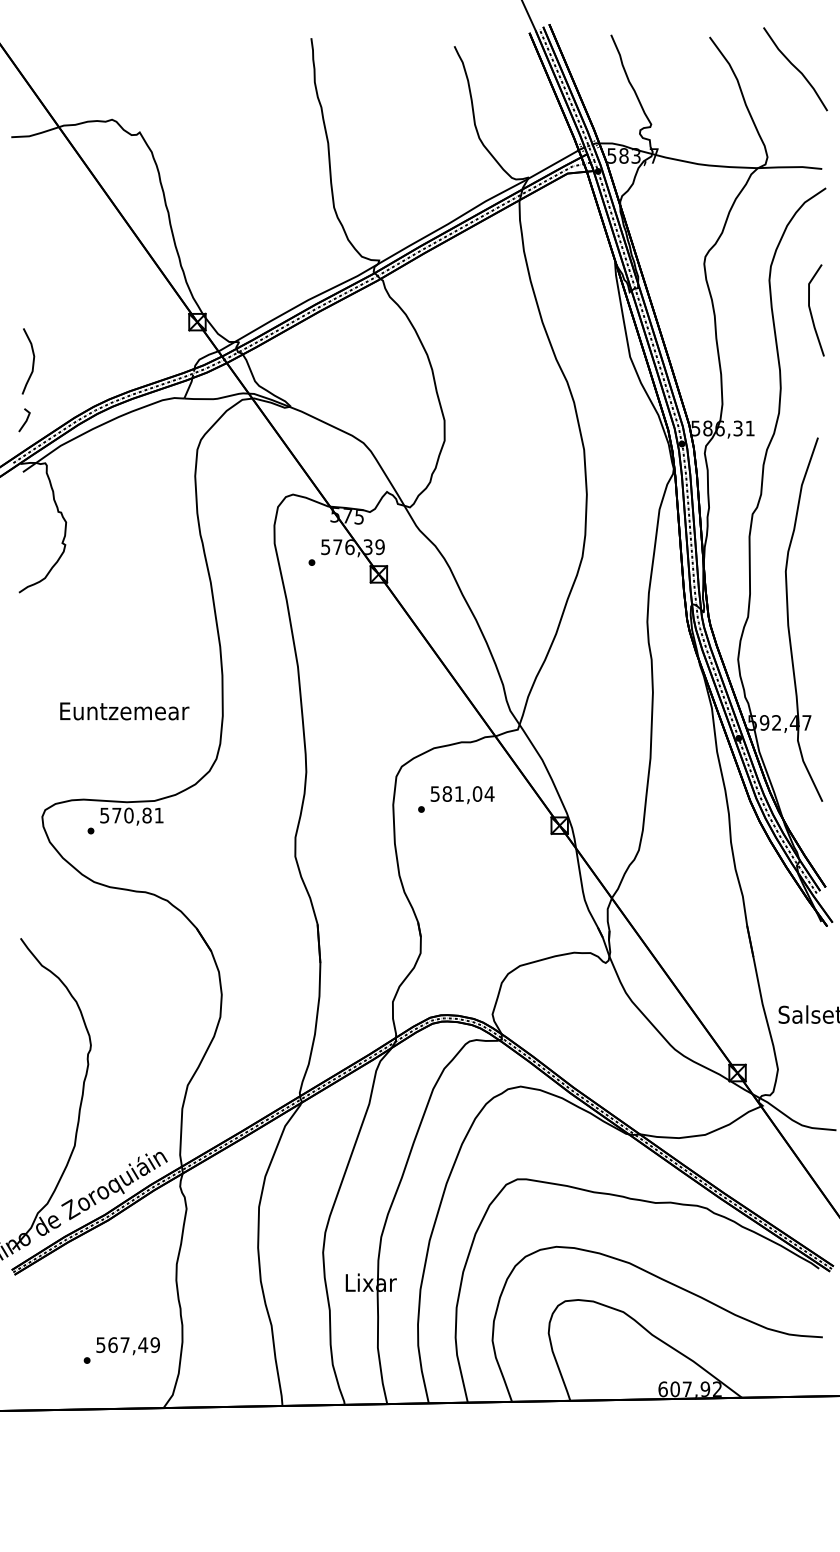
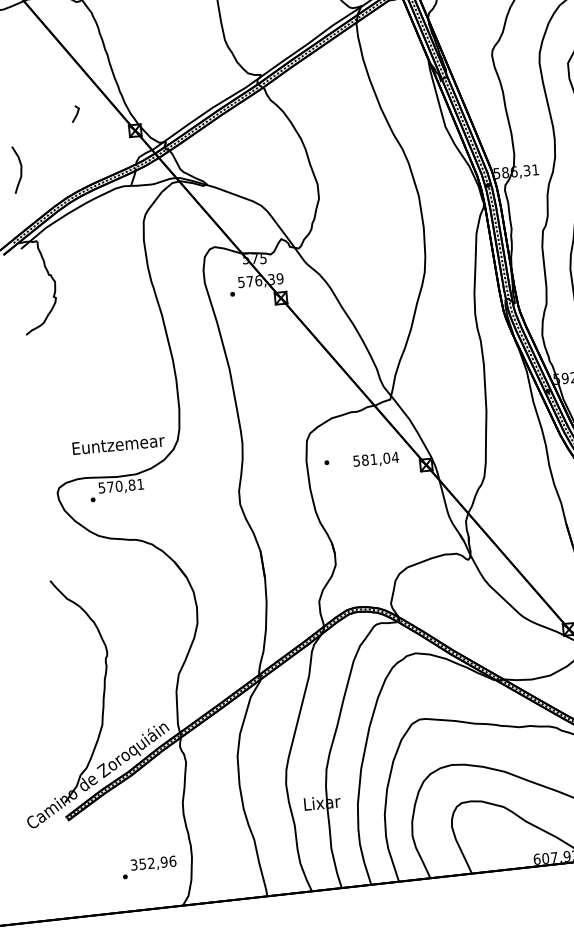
line: (25, 420) -> (76, 114), moved
text: (124, 711) -> (118, 444), moved
text: (462, 795) -> (376, 460), moved
text: (128, 1344) -> (153, 862), 567,49 -> 352,96

